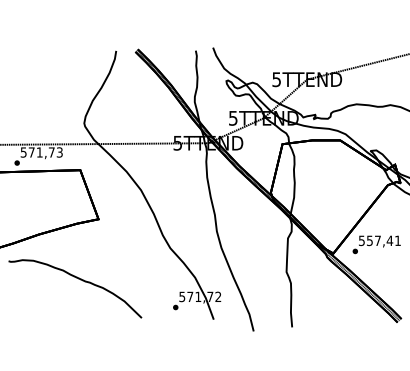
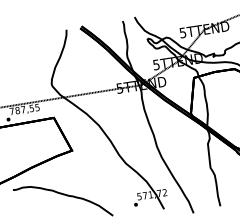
text: (41, 152) -> (24, 109), 571,73 -> 787,55

